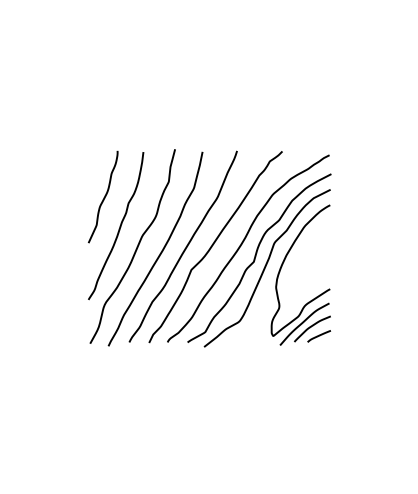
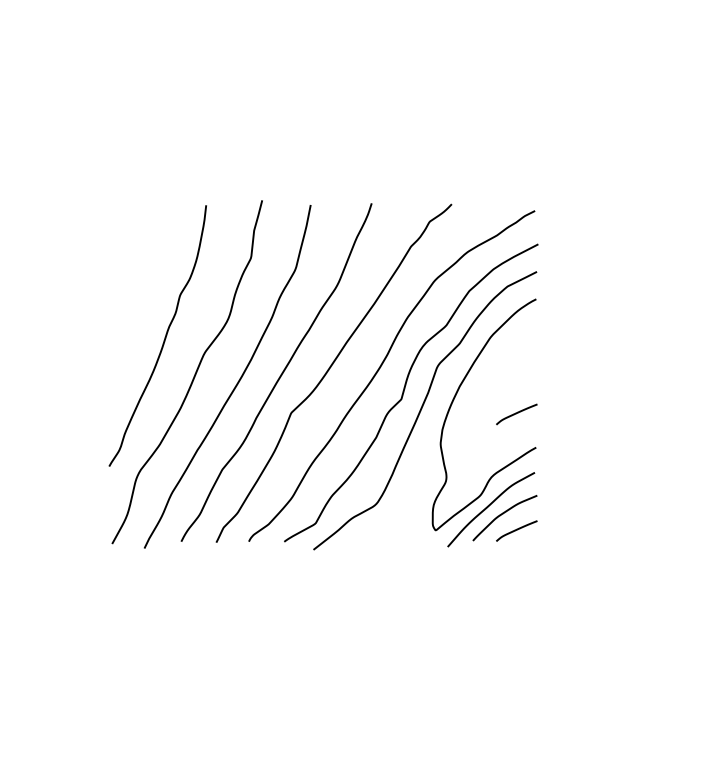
curve: (104, 196) -> (137, 283), removed
line: (318, 270) -> (515, 414), added

